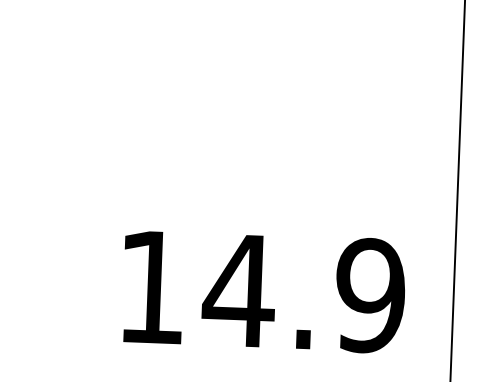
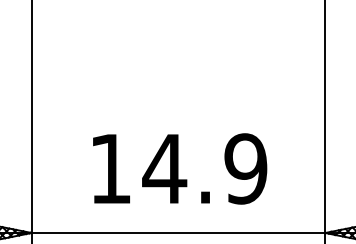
text: (264, 290) -> (180, 168), moved

